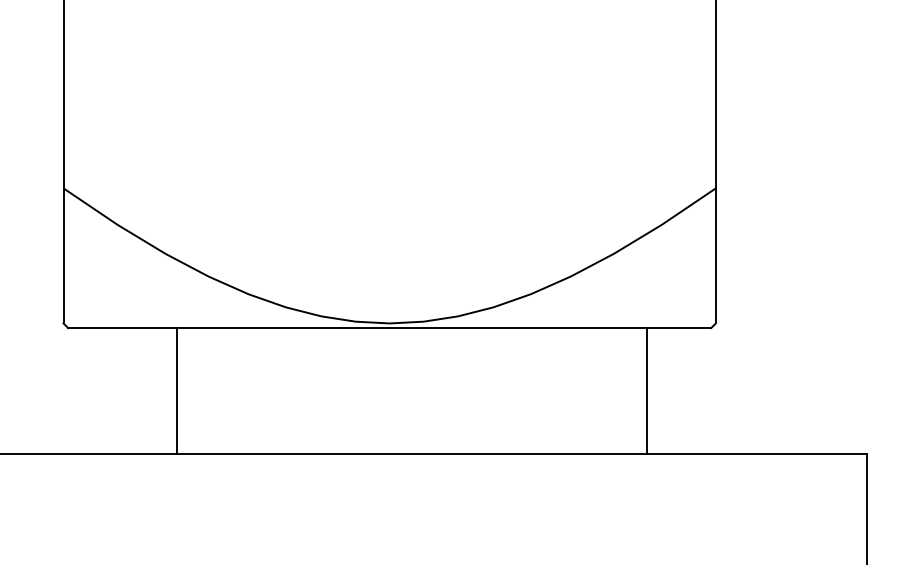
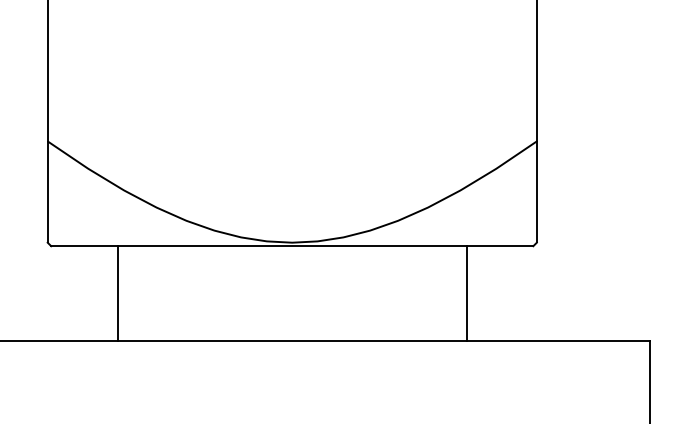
line: (176, 390) -> (117, 292), moved
line: (646, 390) -> (466, 292), moved

